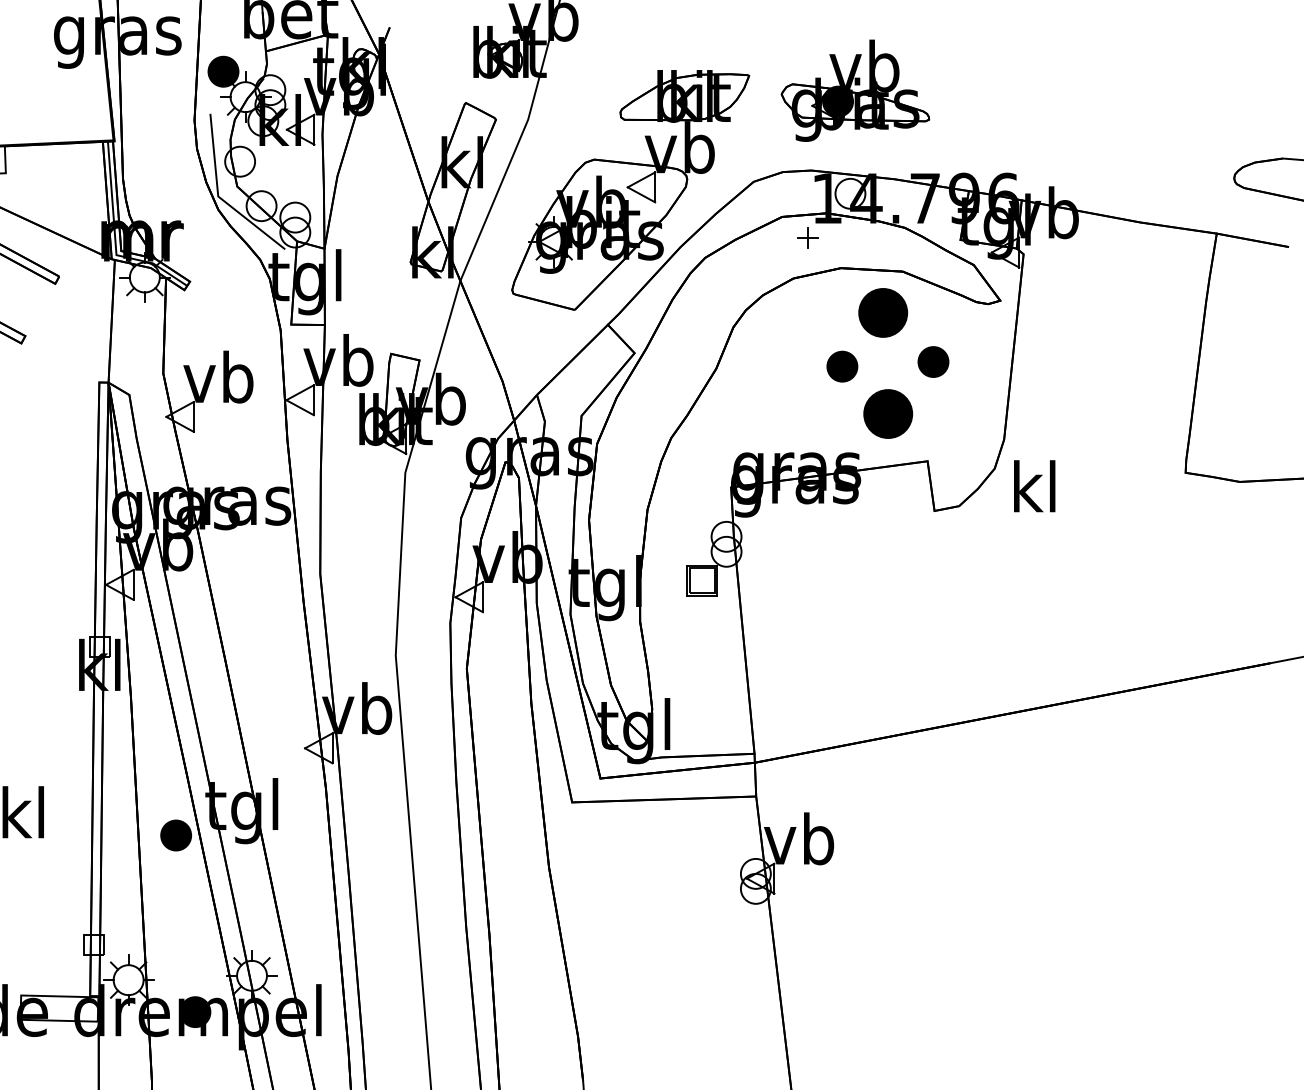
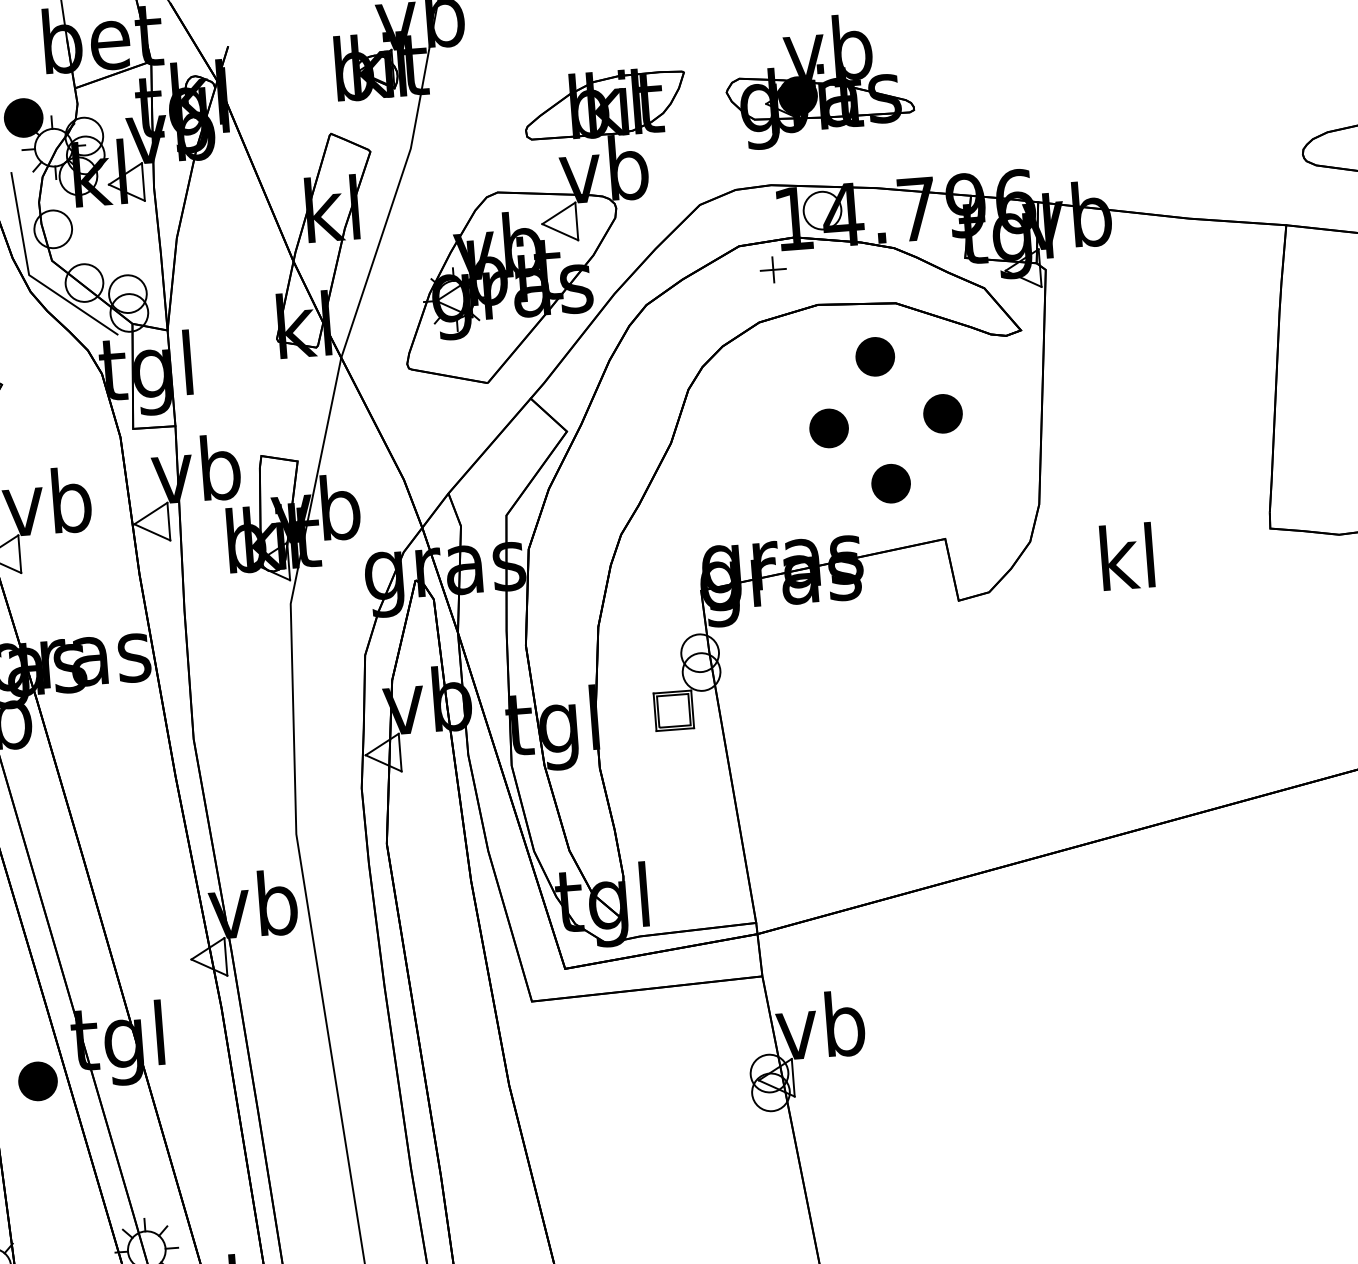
part: (883, 312) -> (875, 356), size x0.62
part: (887, 414) -> (890, 484), size x0.62
text: (1034, 486) -> (1127, 556), moved

